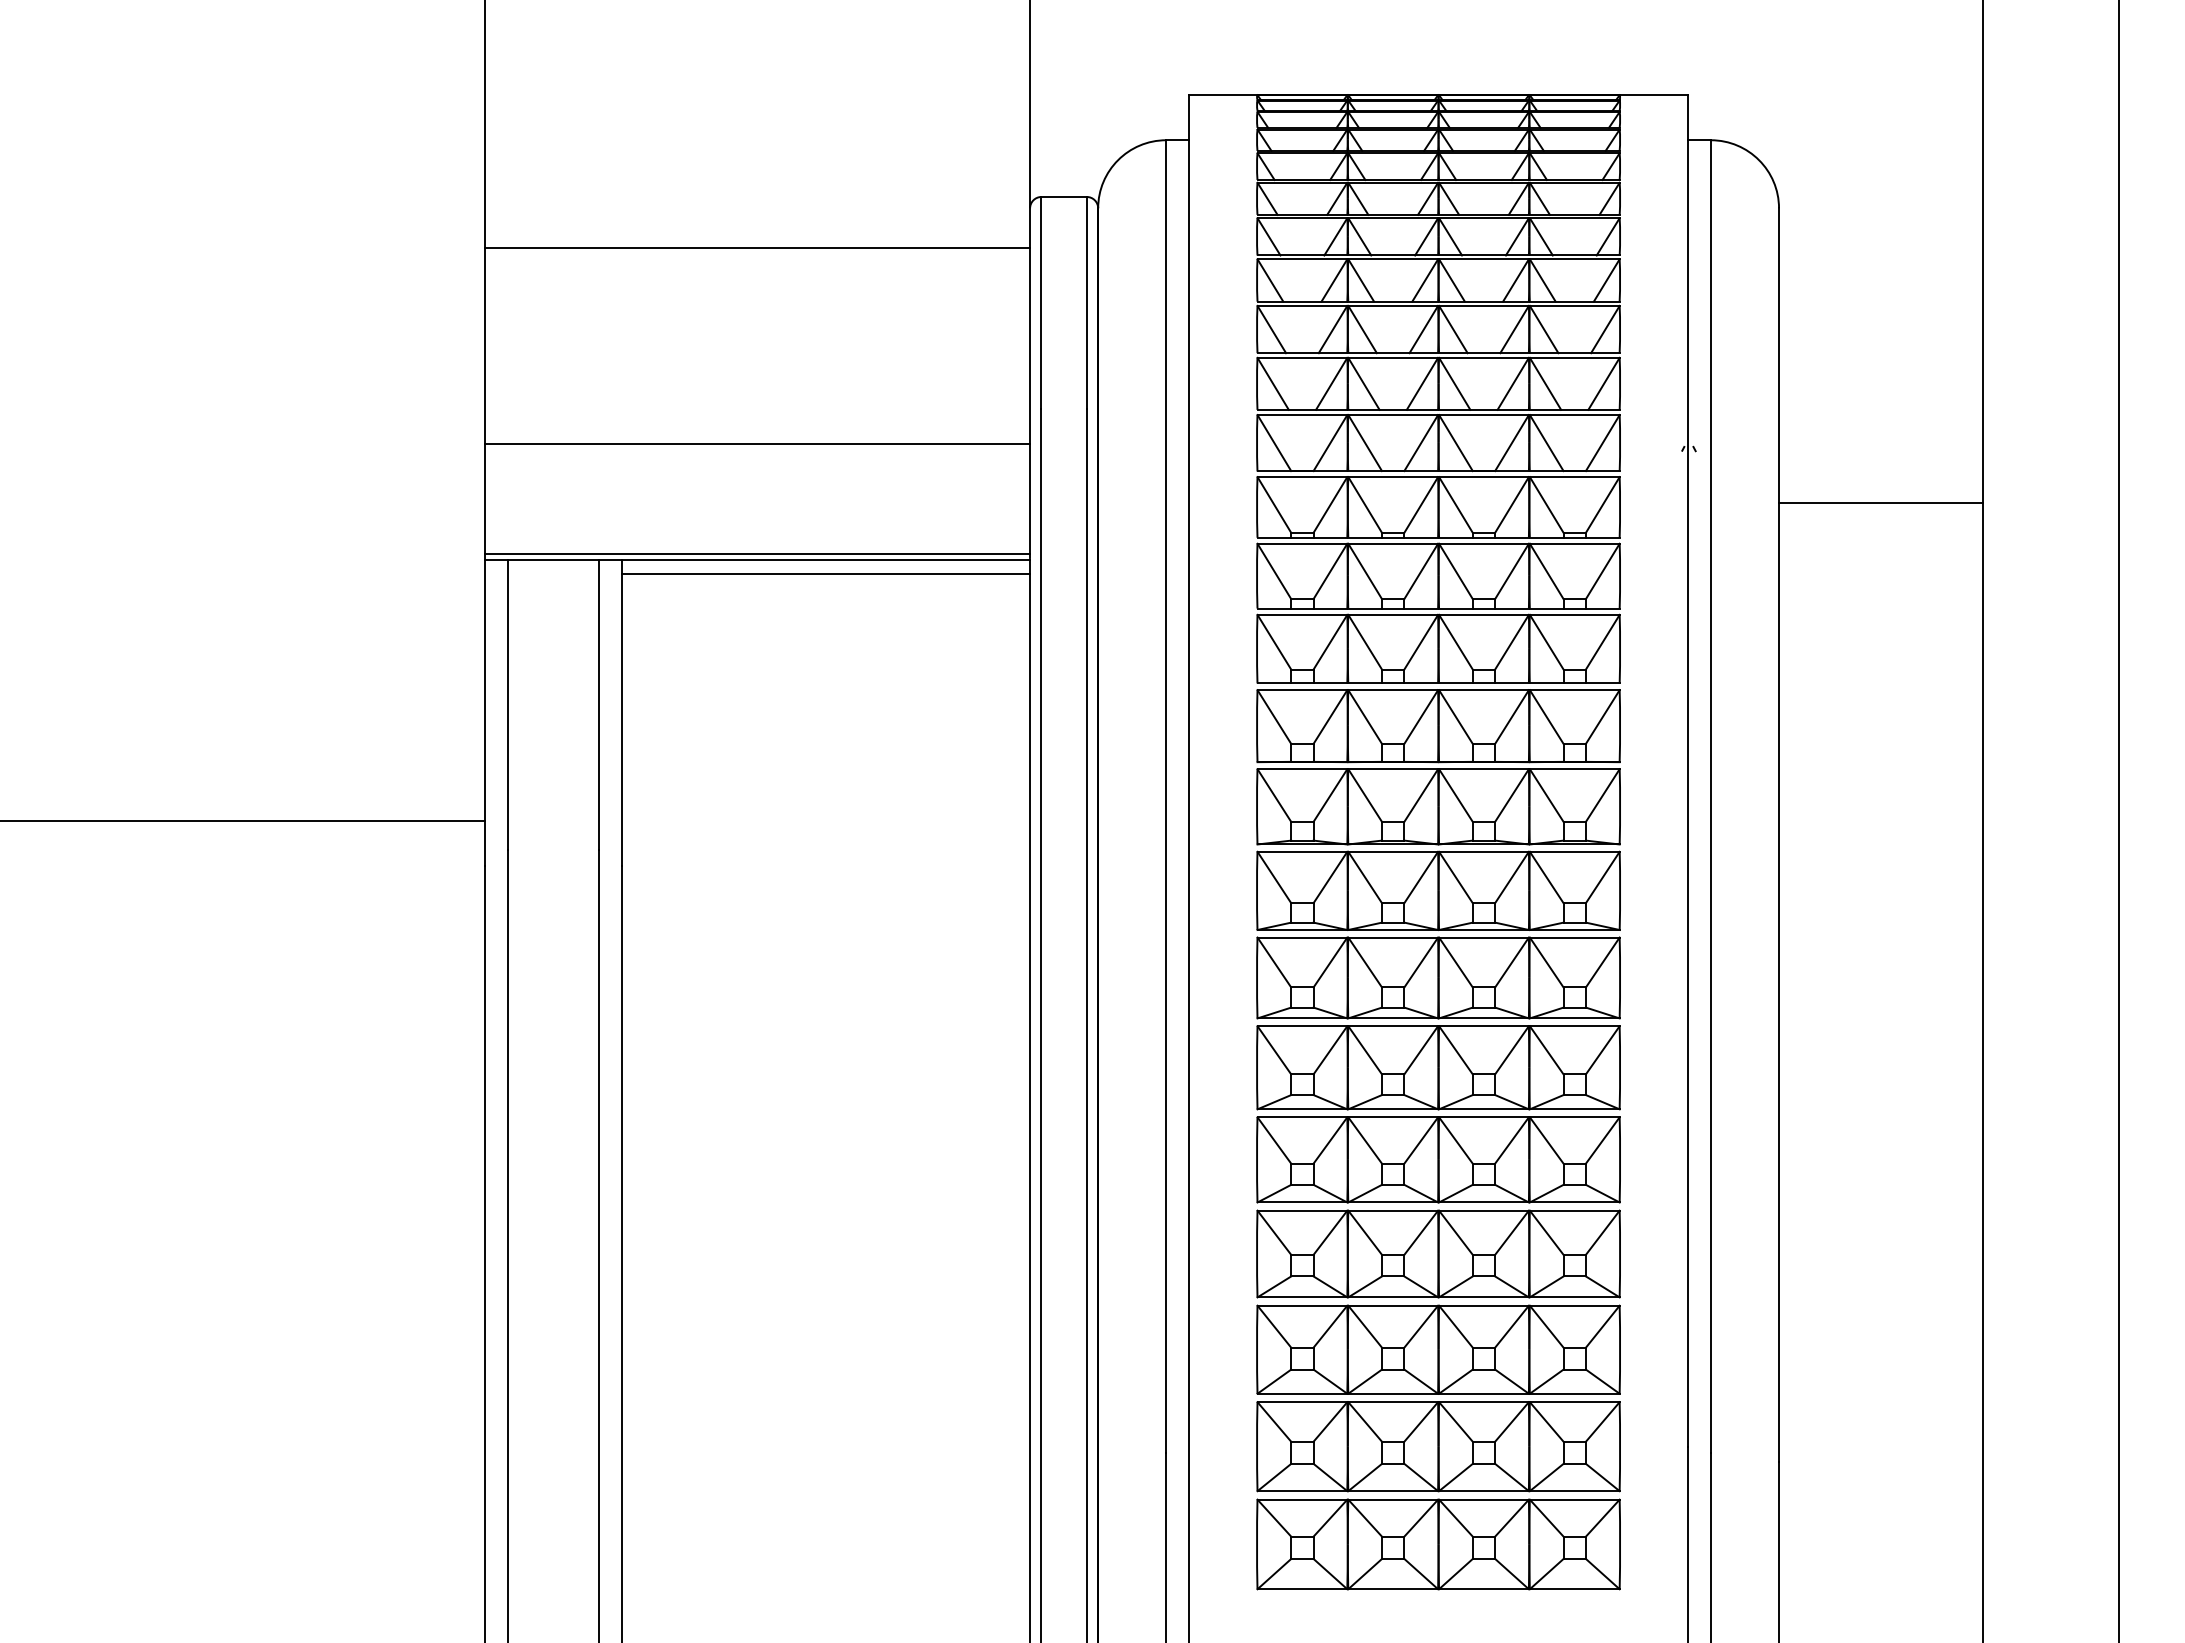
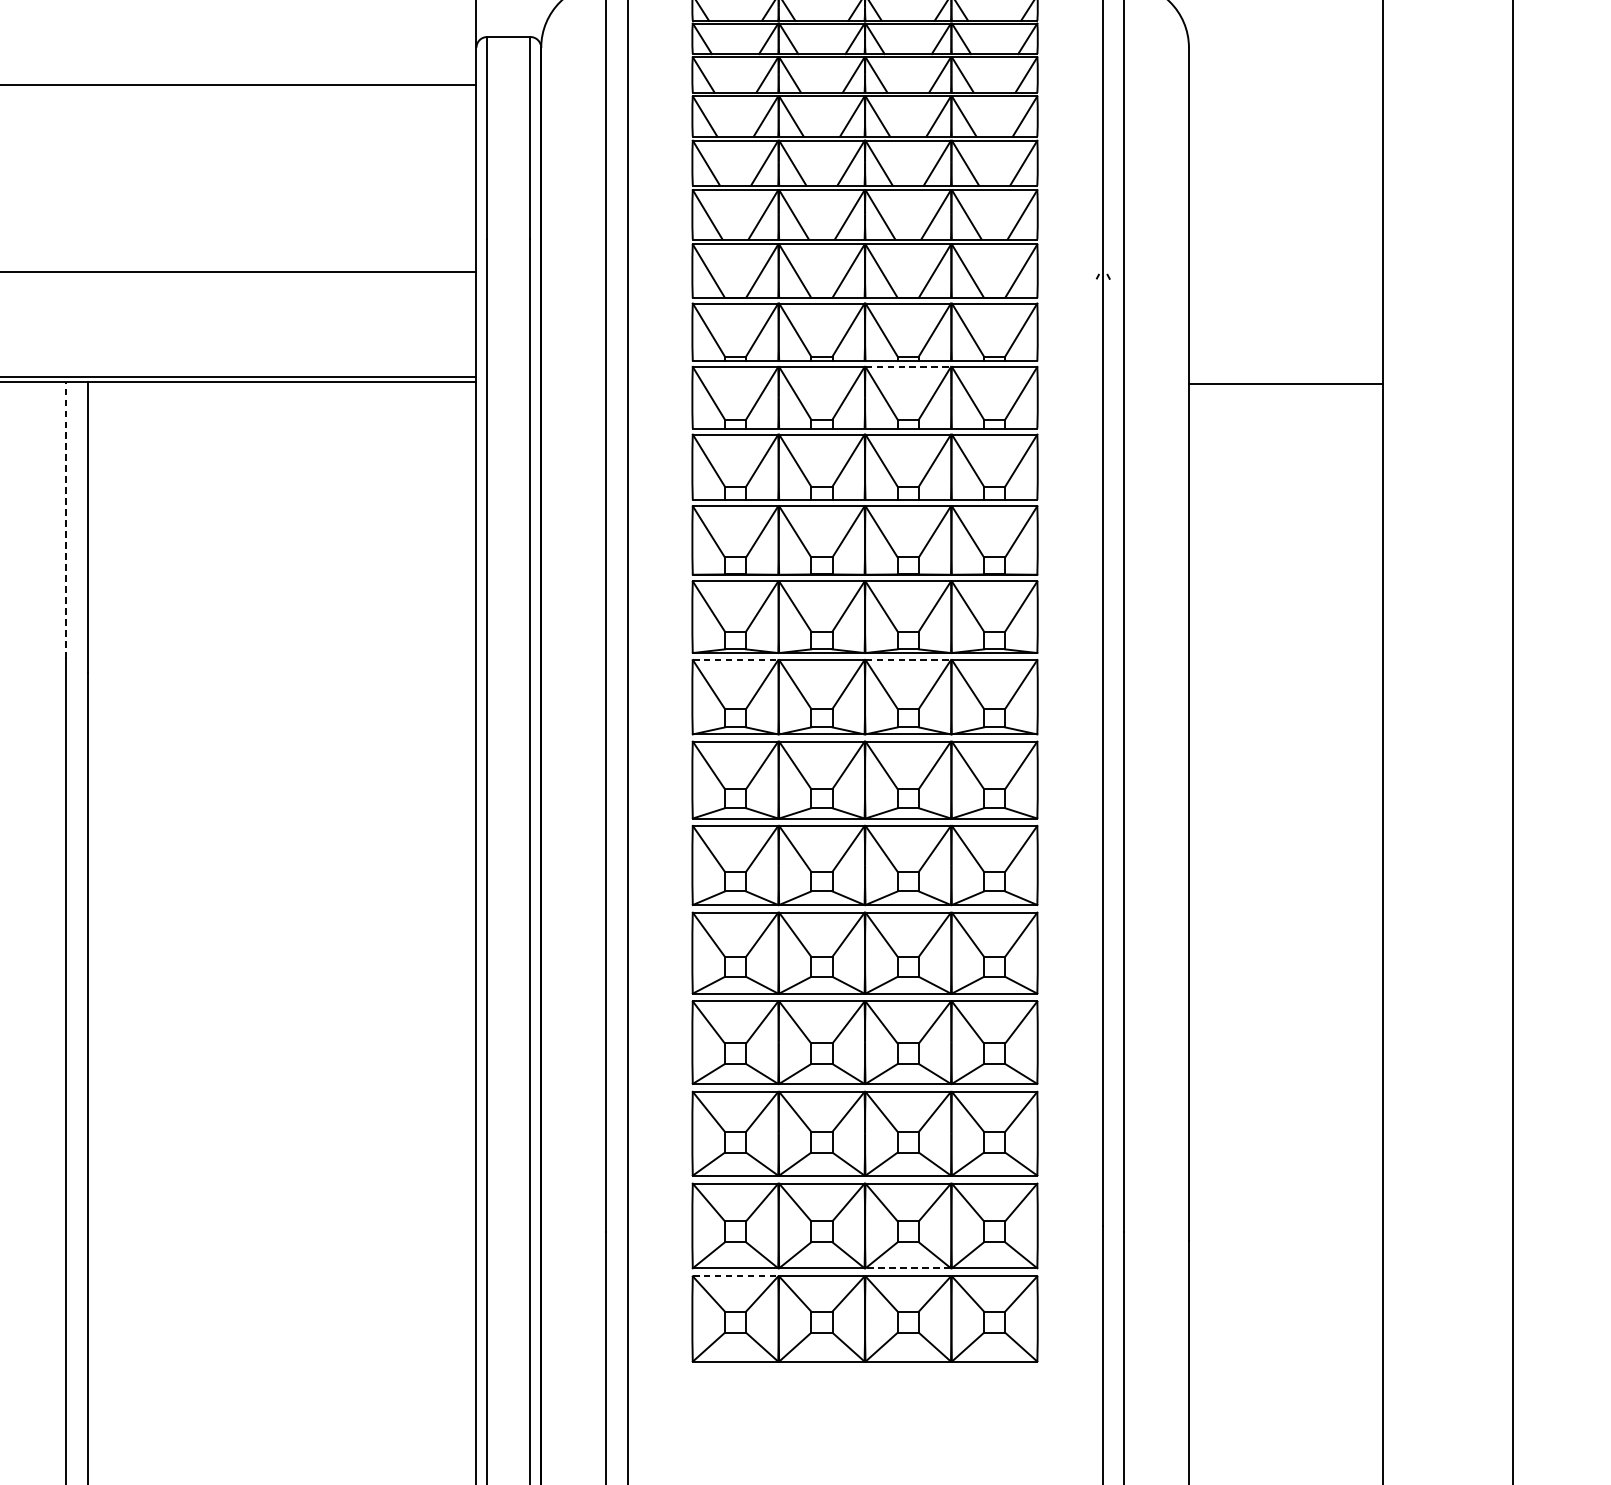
line: (1881, 503) -> (1286, 383), moved
line: (1483, 543) -> (907, 366), solid -> dashed
line: (825, 573) -> (281, 395), removed
line: (598, 704) -> (65, 519), solid -> dashed
line: (1302, 851) -> (735, 659), solid -> dashed
line: (1483, 851) -> (907, 659), solid -> dashed
line: (1483, 1491) -> (907, 1268), solid -> dashed
line: (1302, 1499) -> (735, 1276), solid -> dashed

